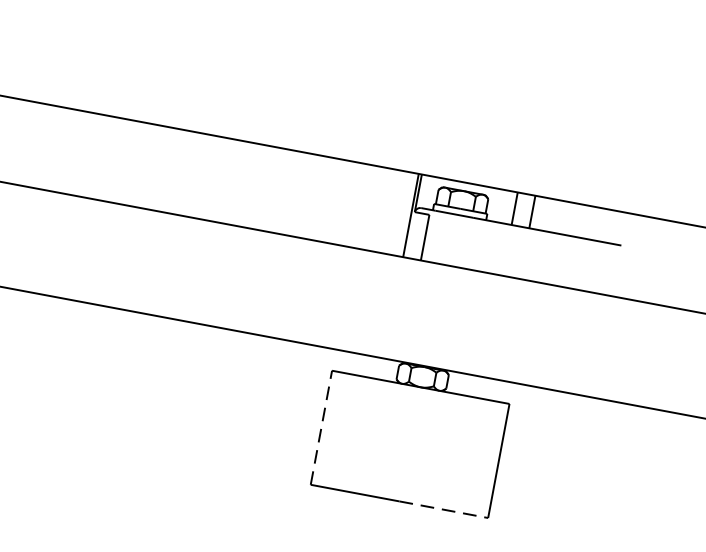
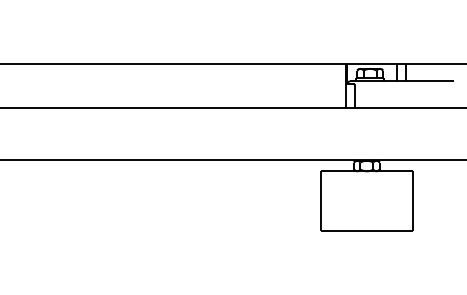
line: (320, 426) -> (320, 200), dashed -> solid
line: (444, 509) -> (390, 230), dashed -> solid

